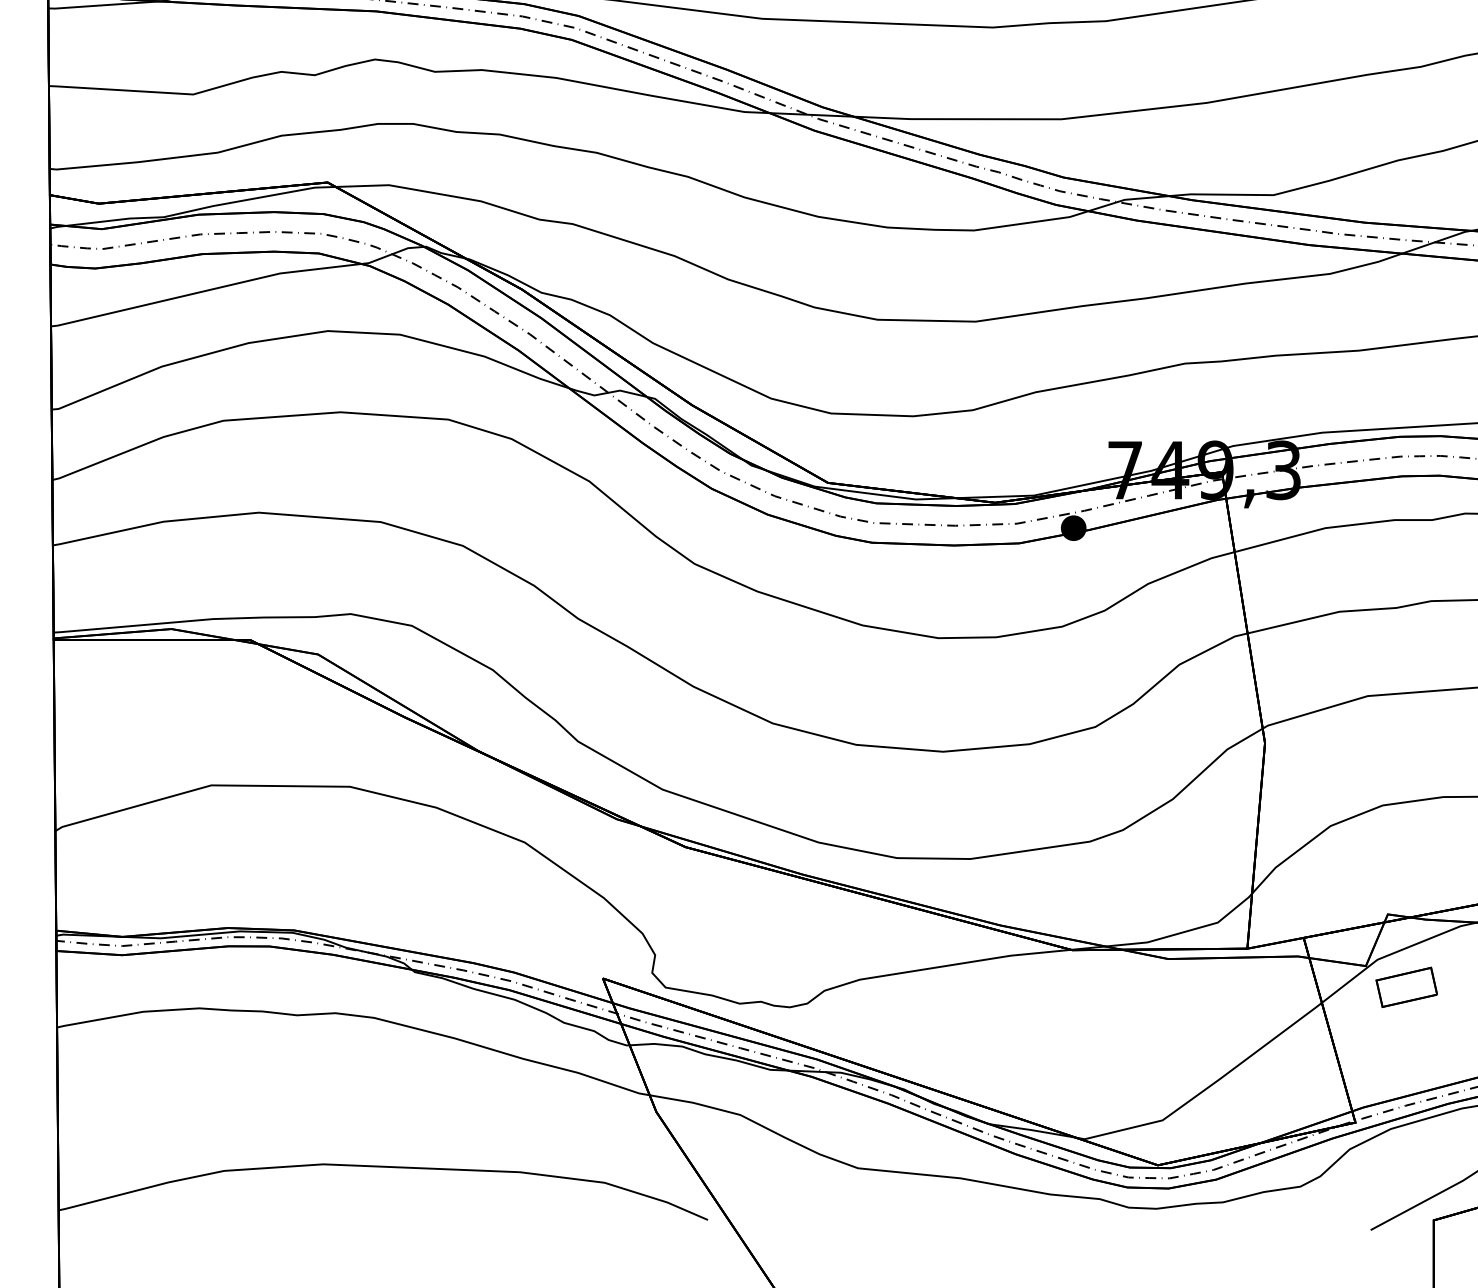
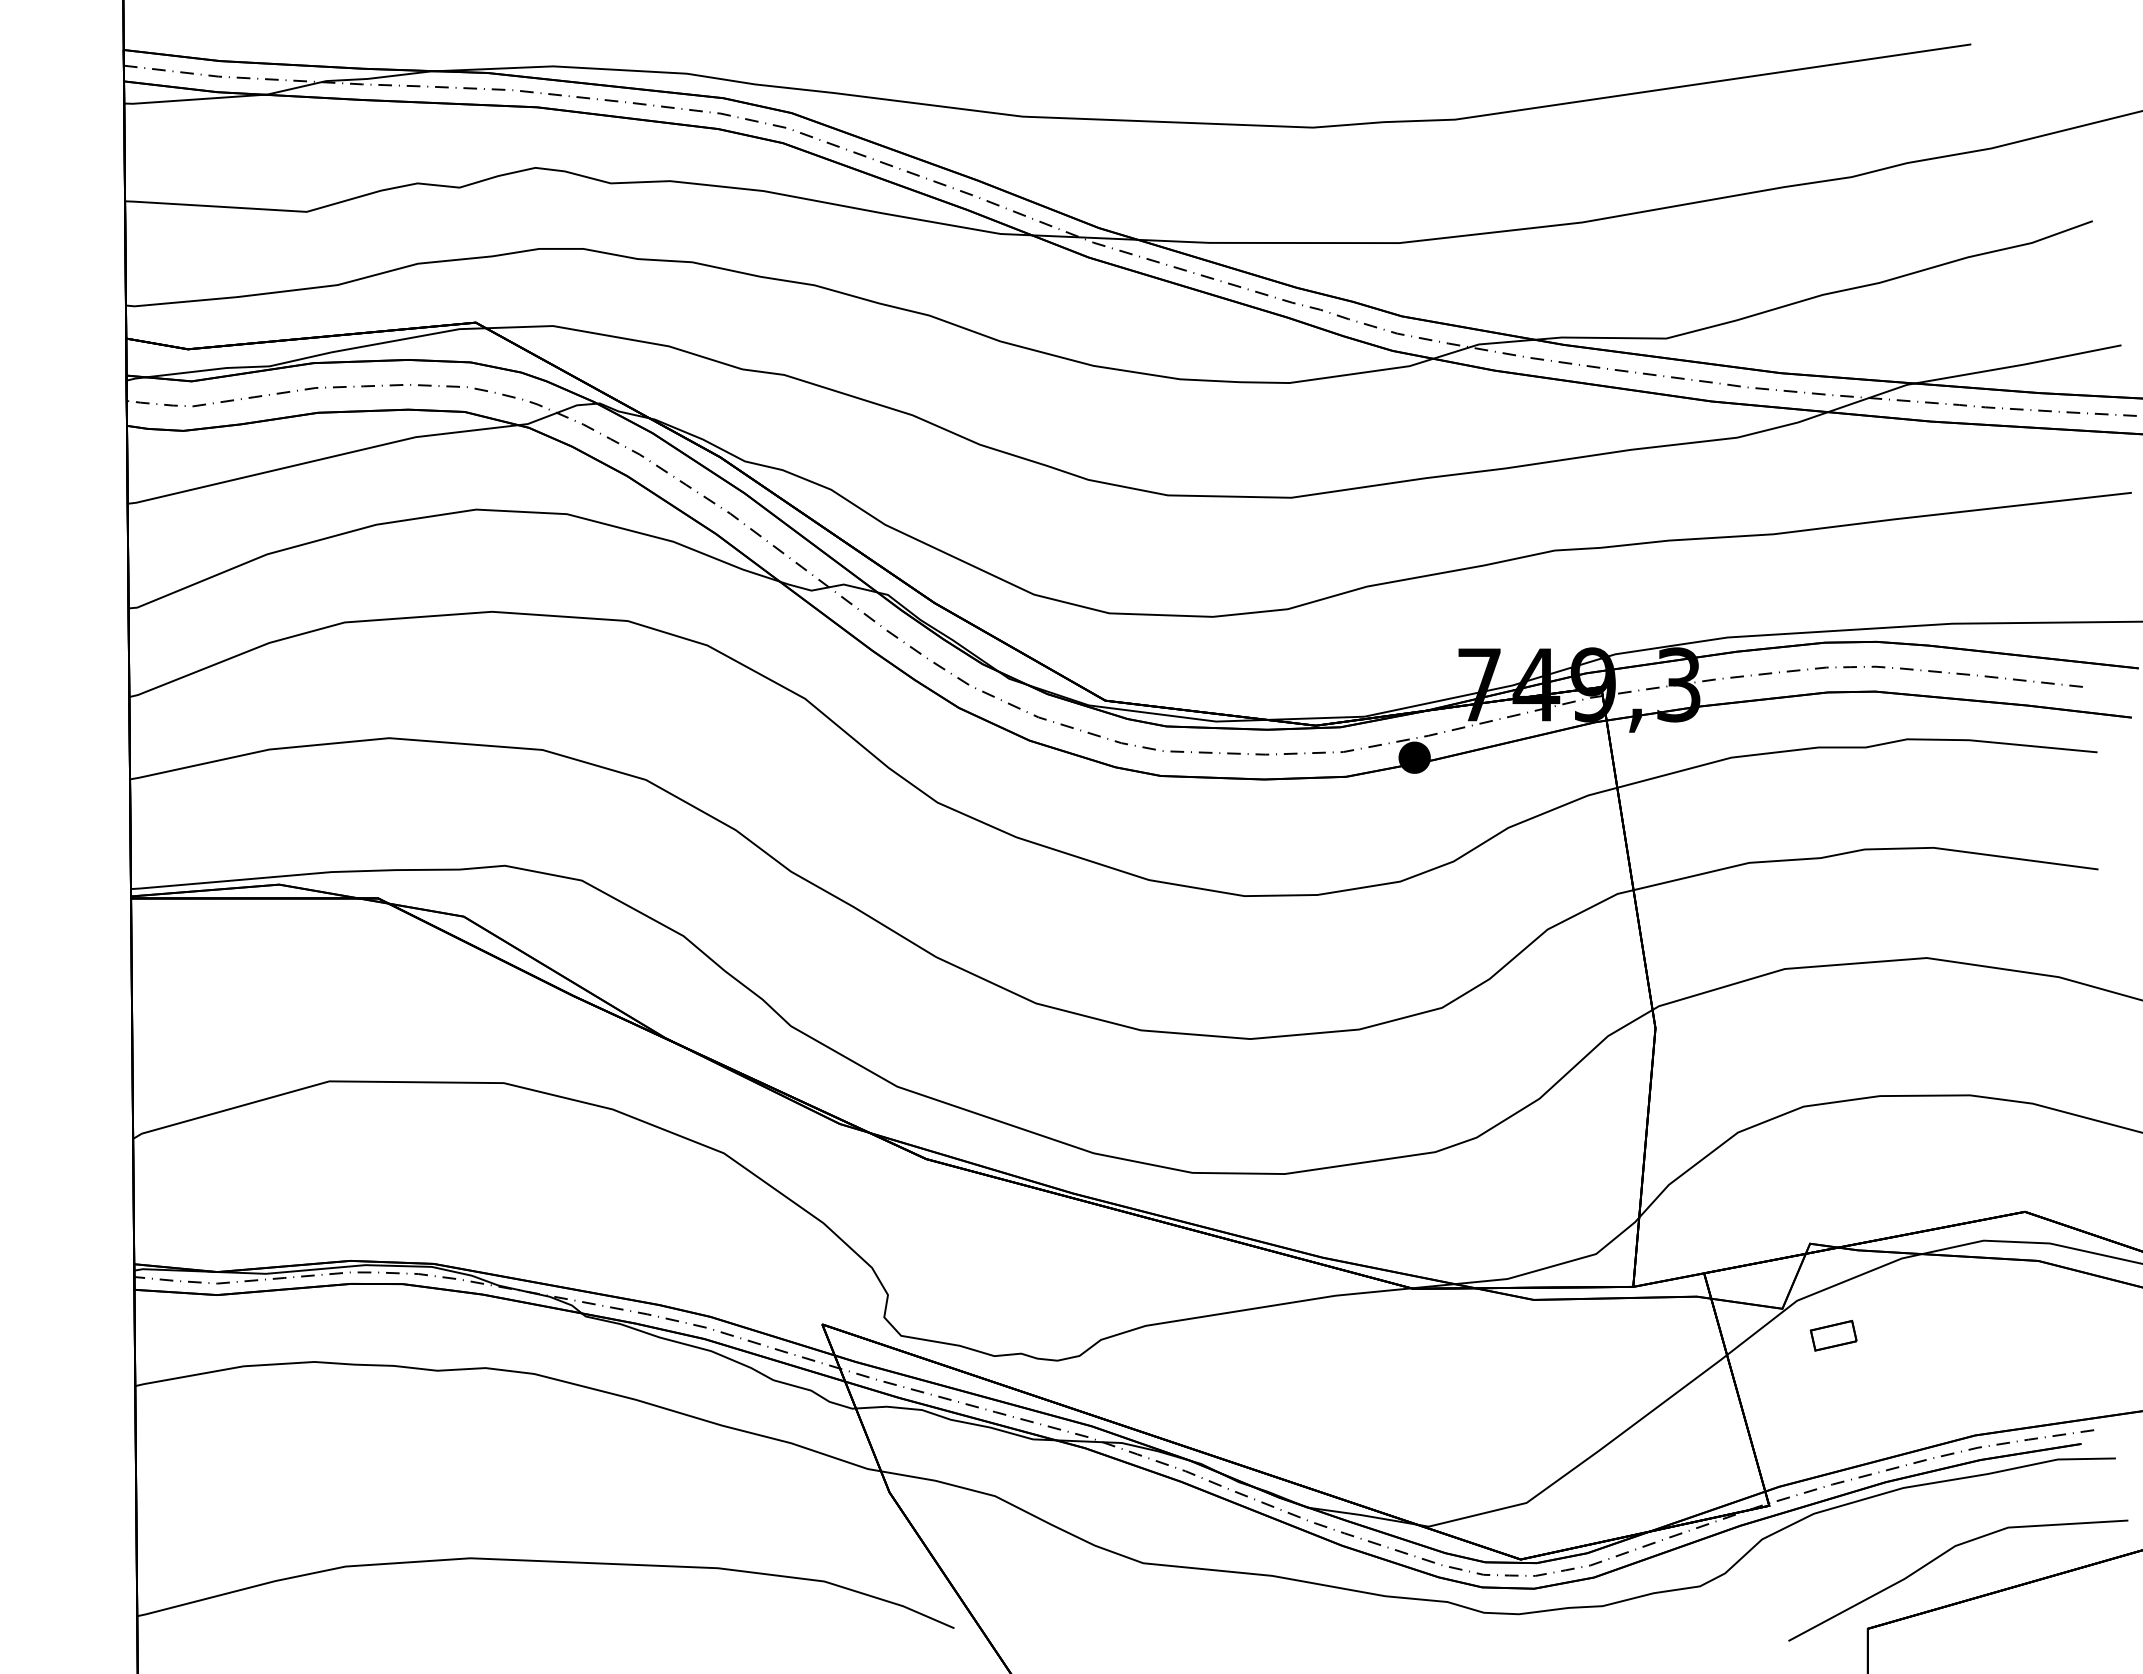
part: (1406, 987) -> (1833, 1335), size x0.6

